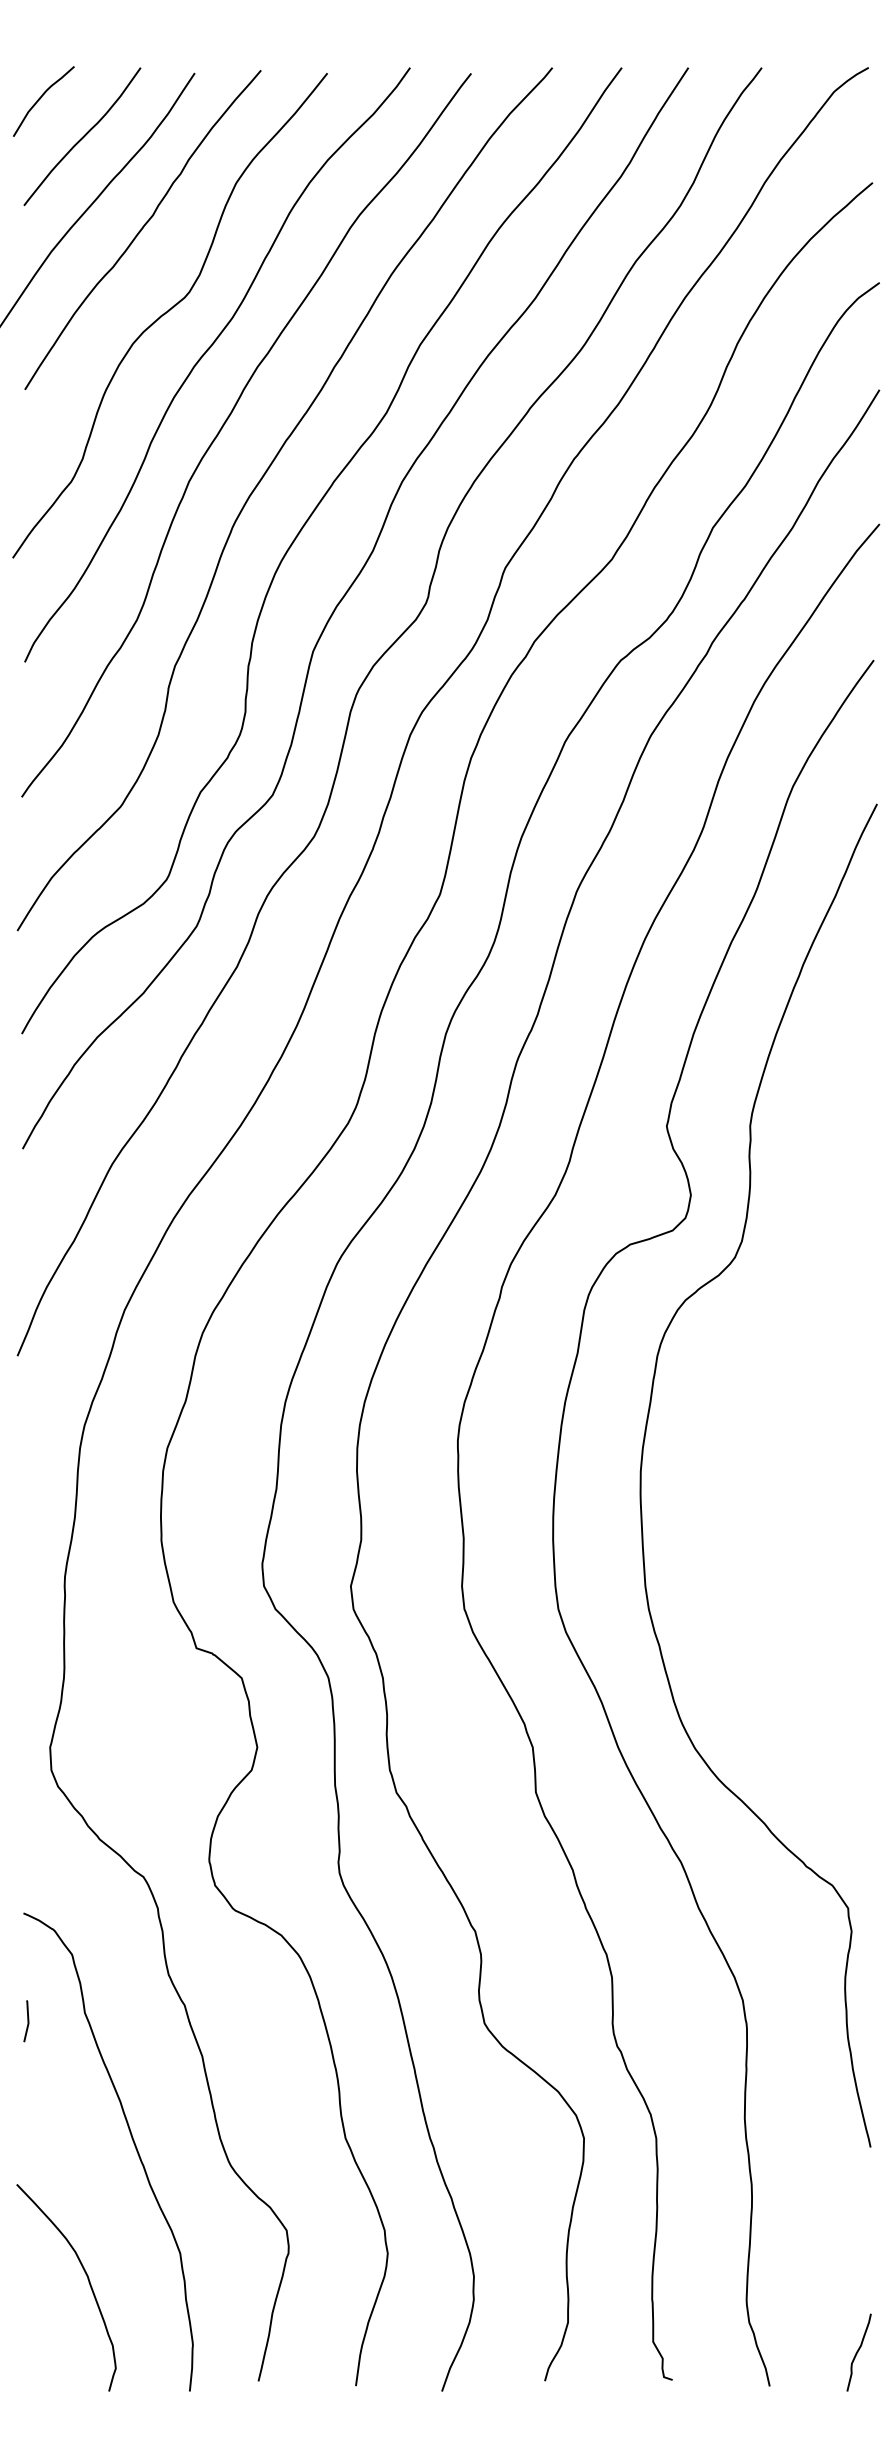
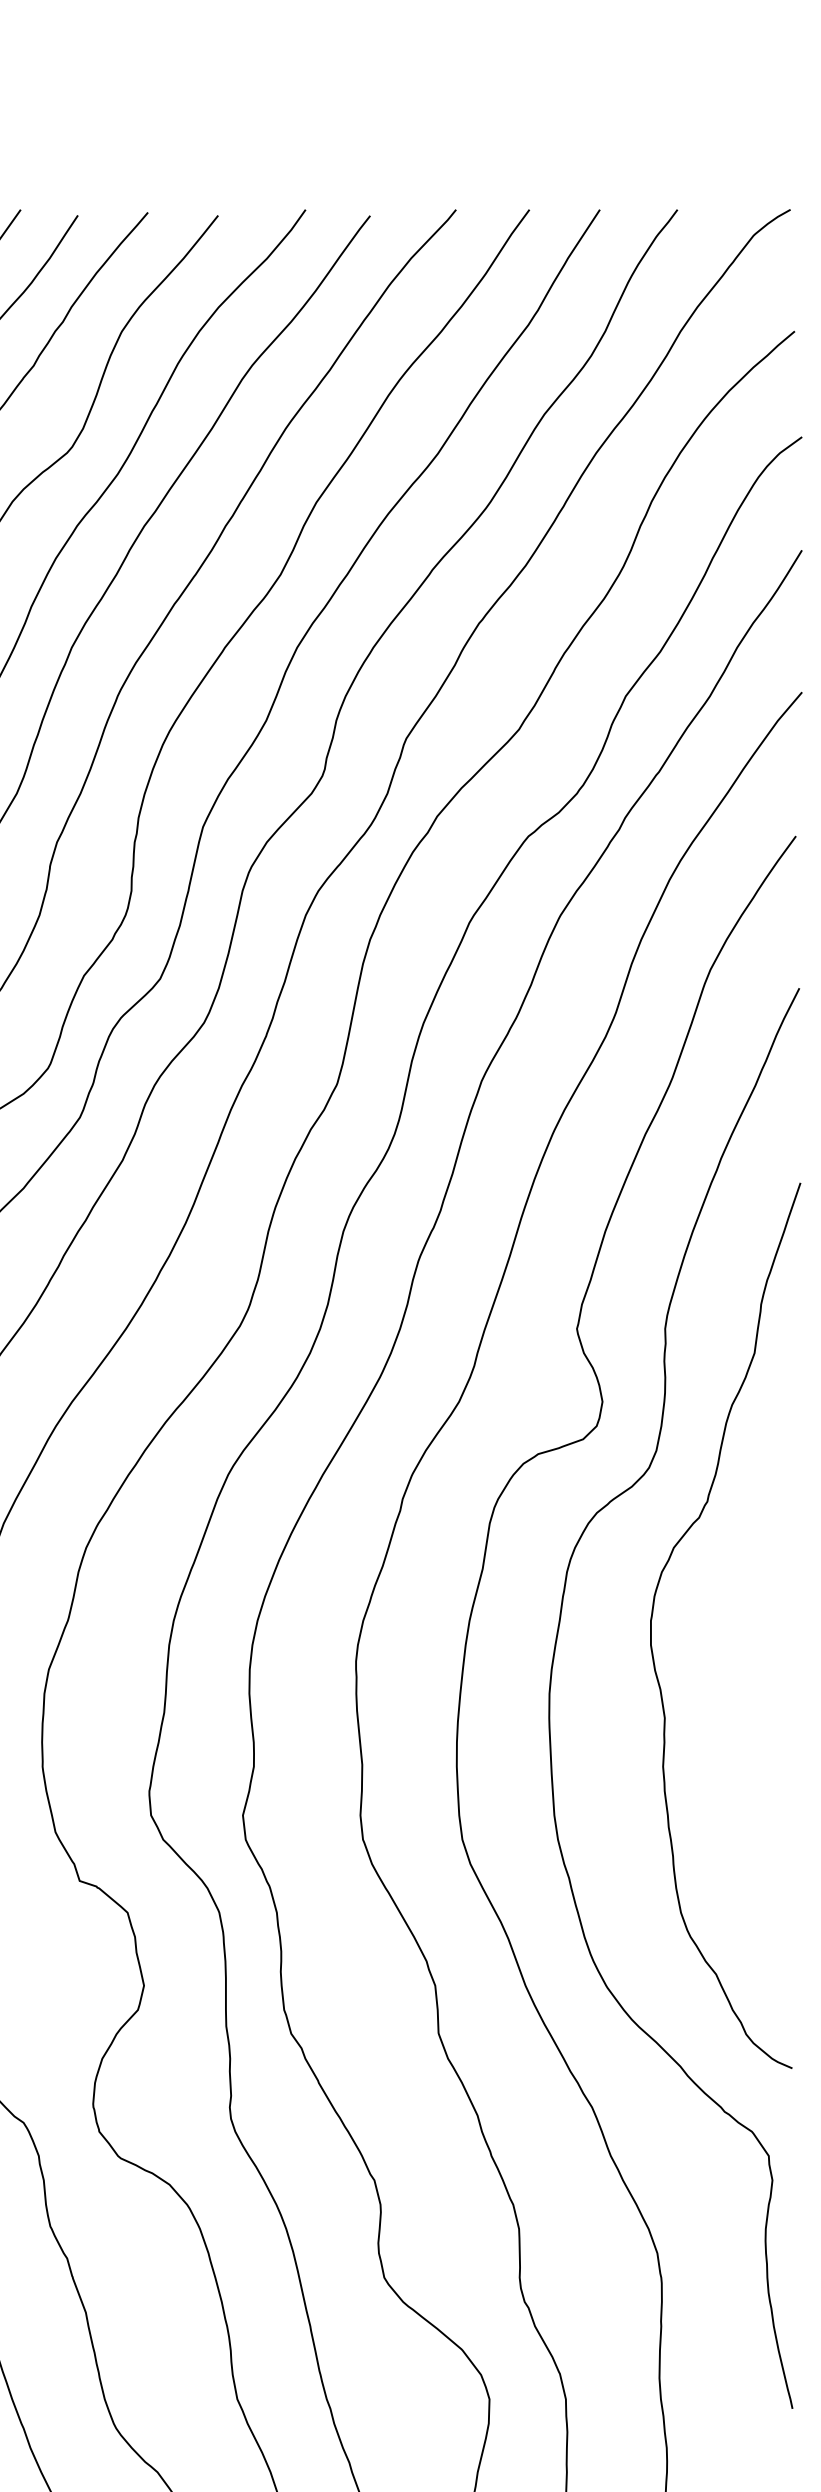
curve: (739, 1393) -> (653, 1611), added

